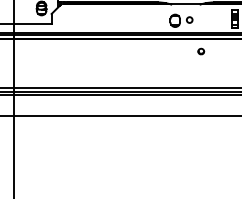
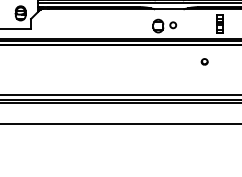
part: (201, 51) -> (204, 61), moved

